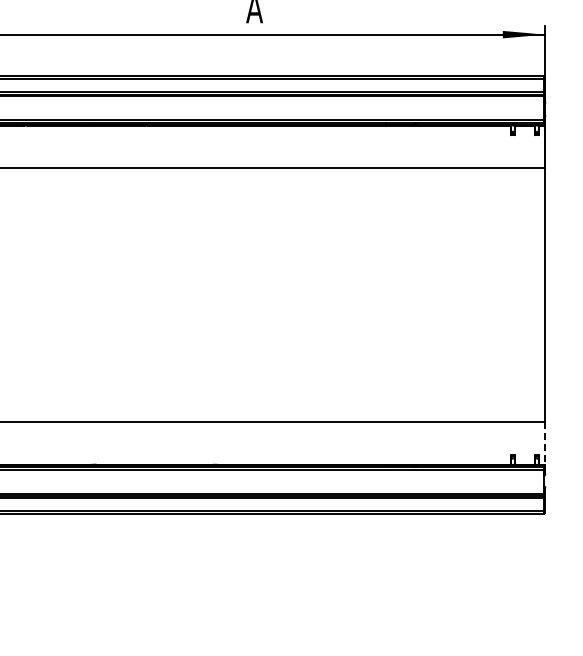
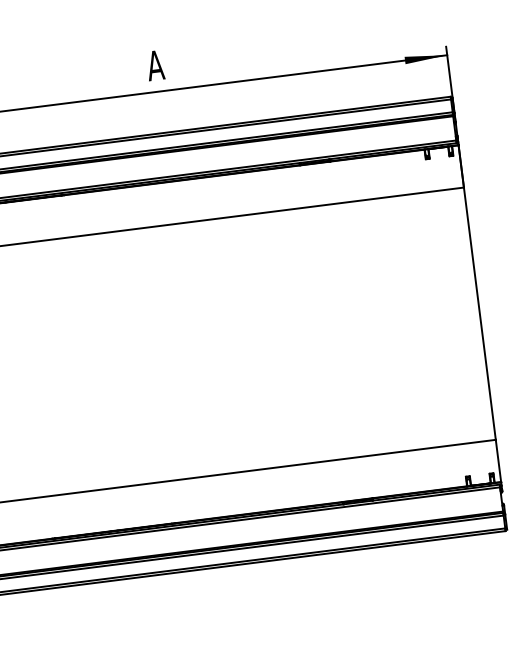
line: (545, 444) -> (498, 461), dashed -> solid

